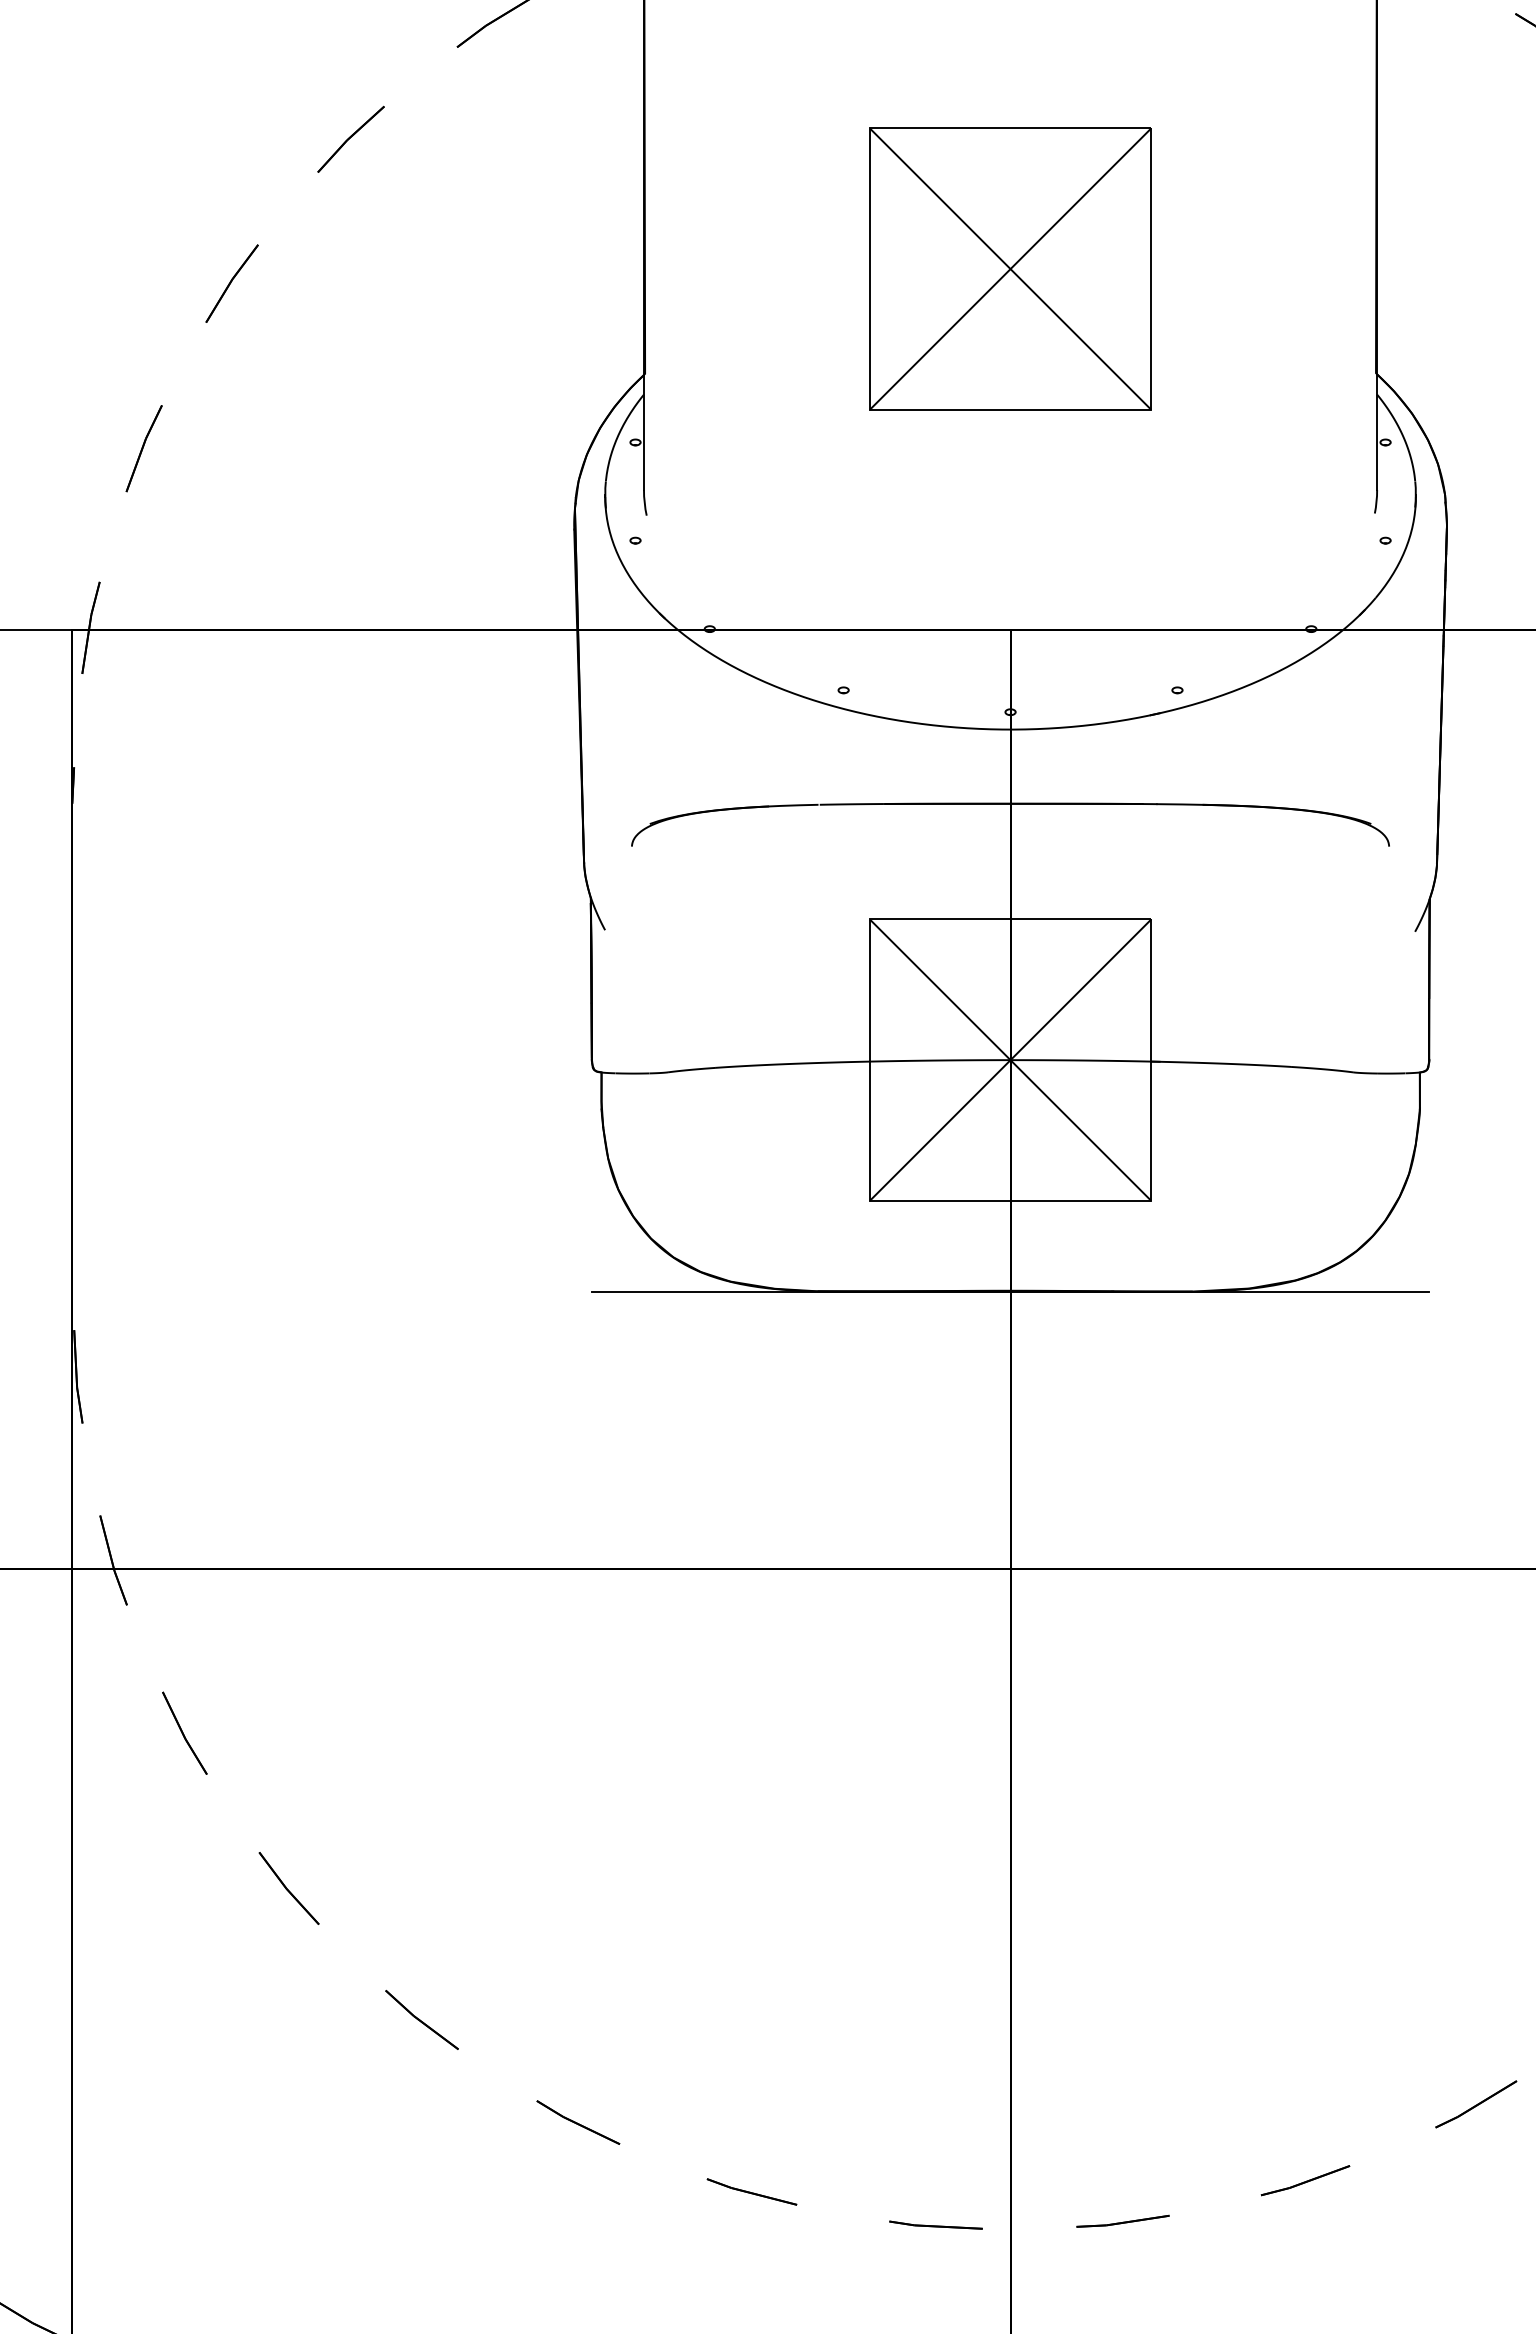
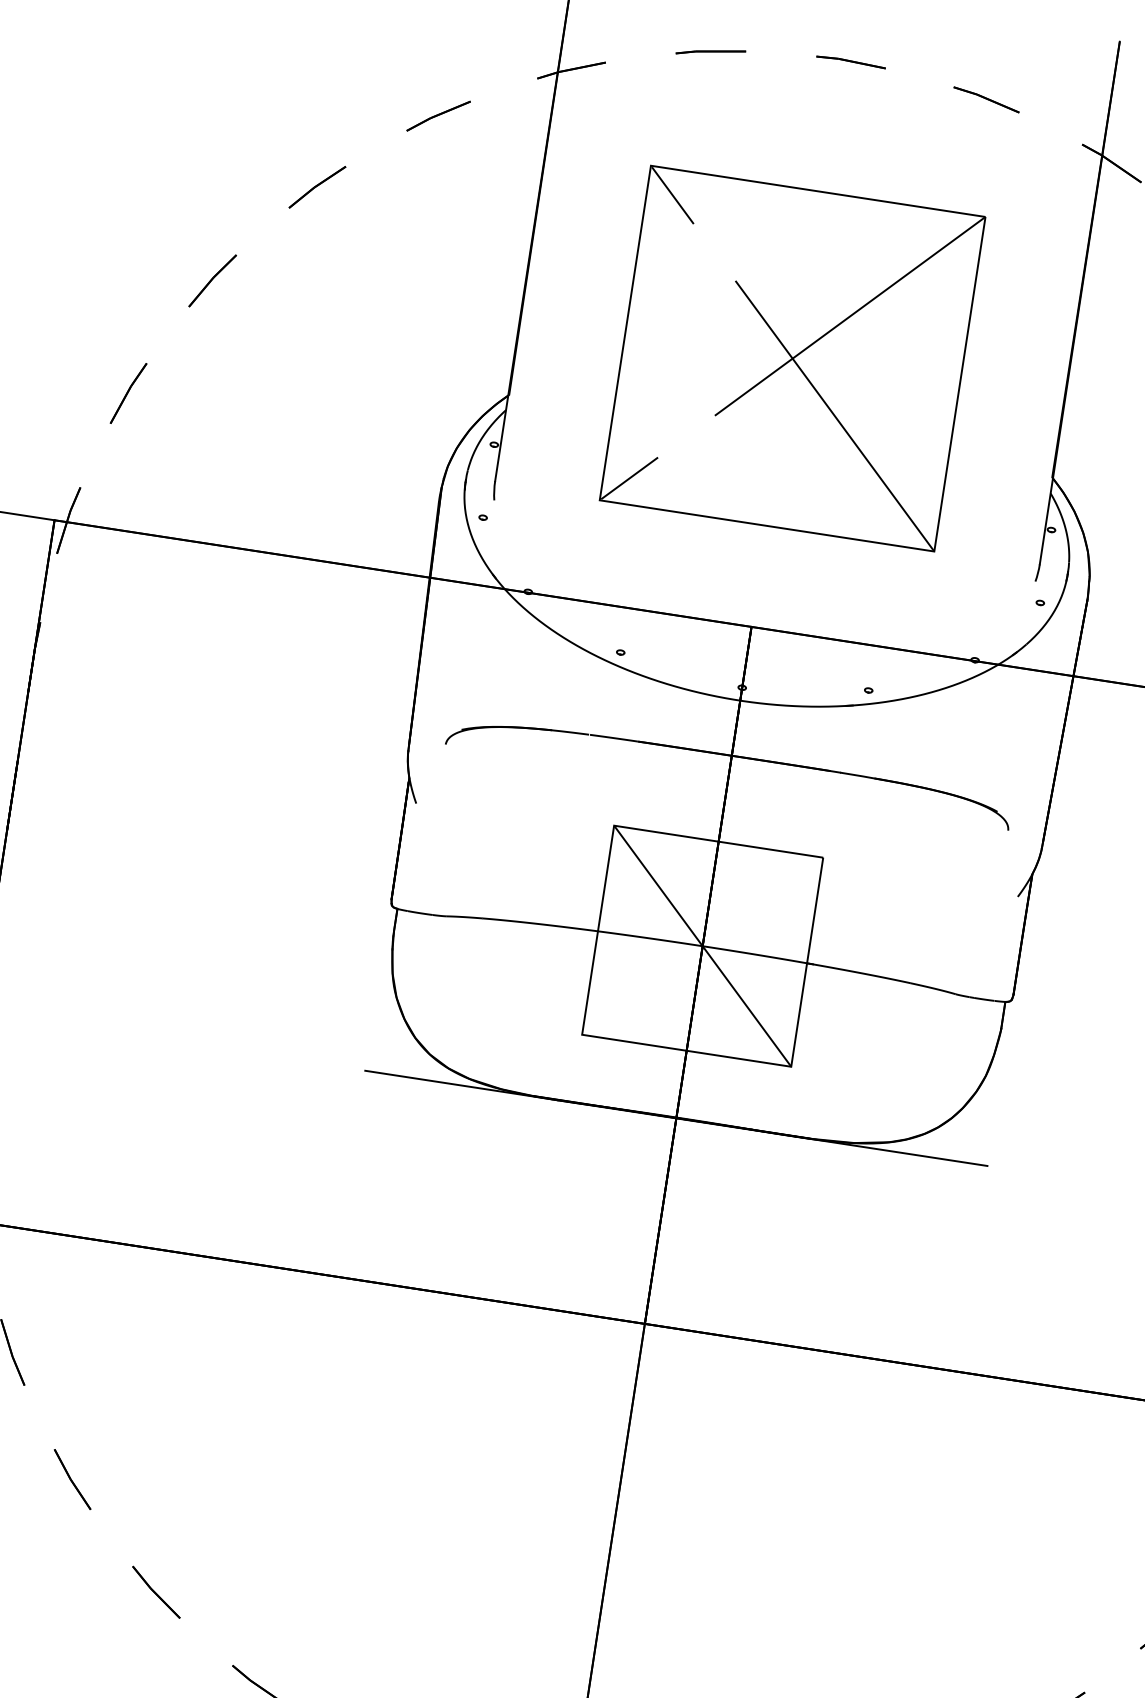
part: (1010, 268) -> (792, 358), size x1.6
line: (1010, 1059) -> (702, 945), removed

